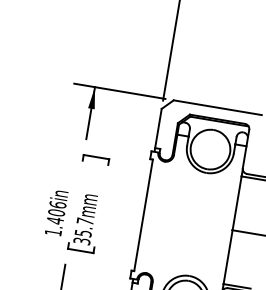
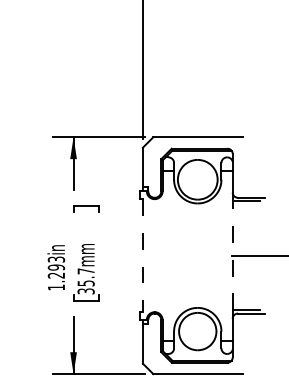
text: (56, 212) -> (56, 267), 1.406in -> 1.293in
line: (143, 215) -> (142, 255), solid -> dashed
line: (232, 230) -> (232, 255), solid -> dashed

